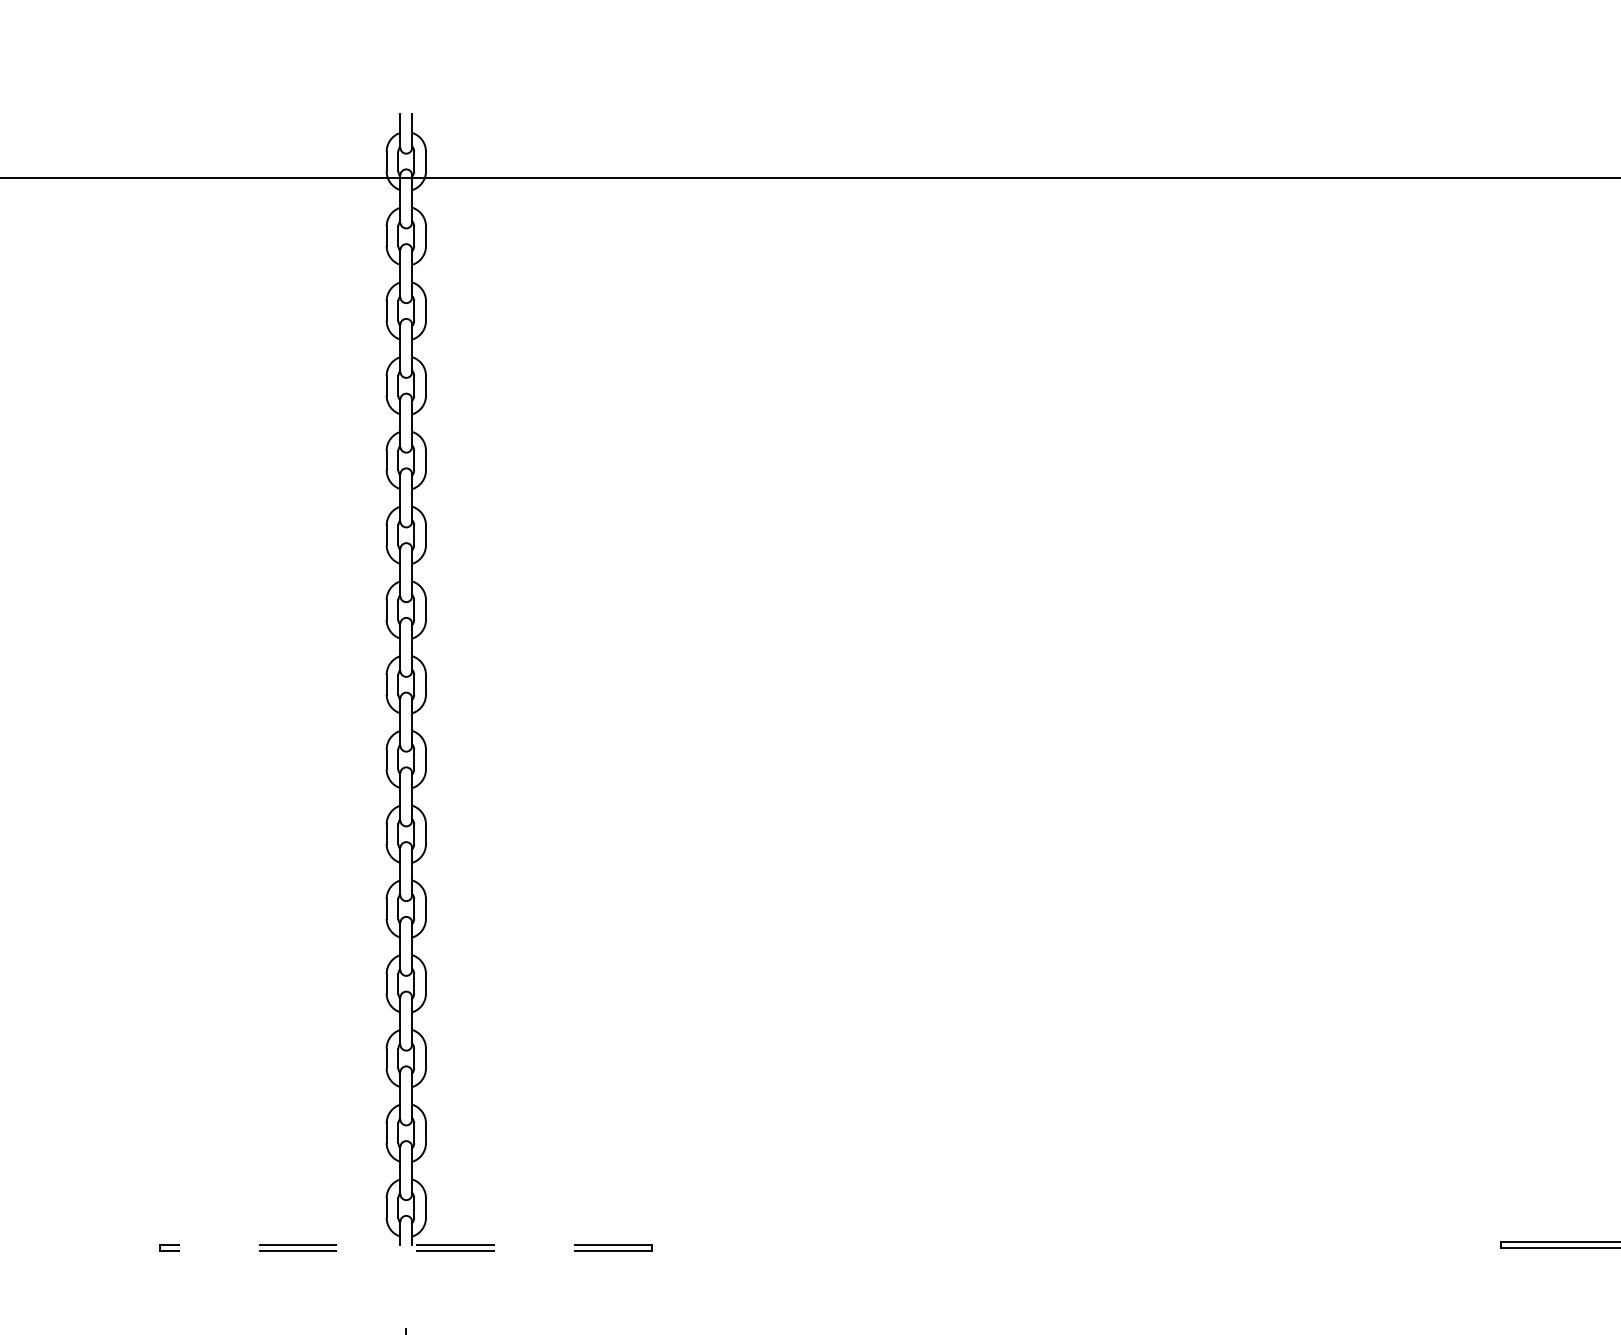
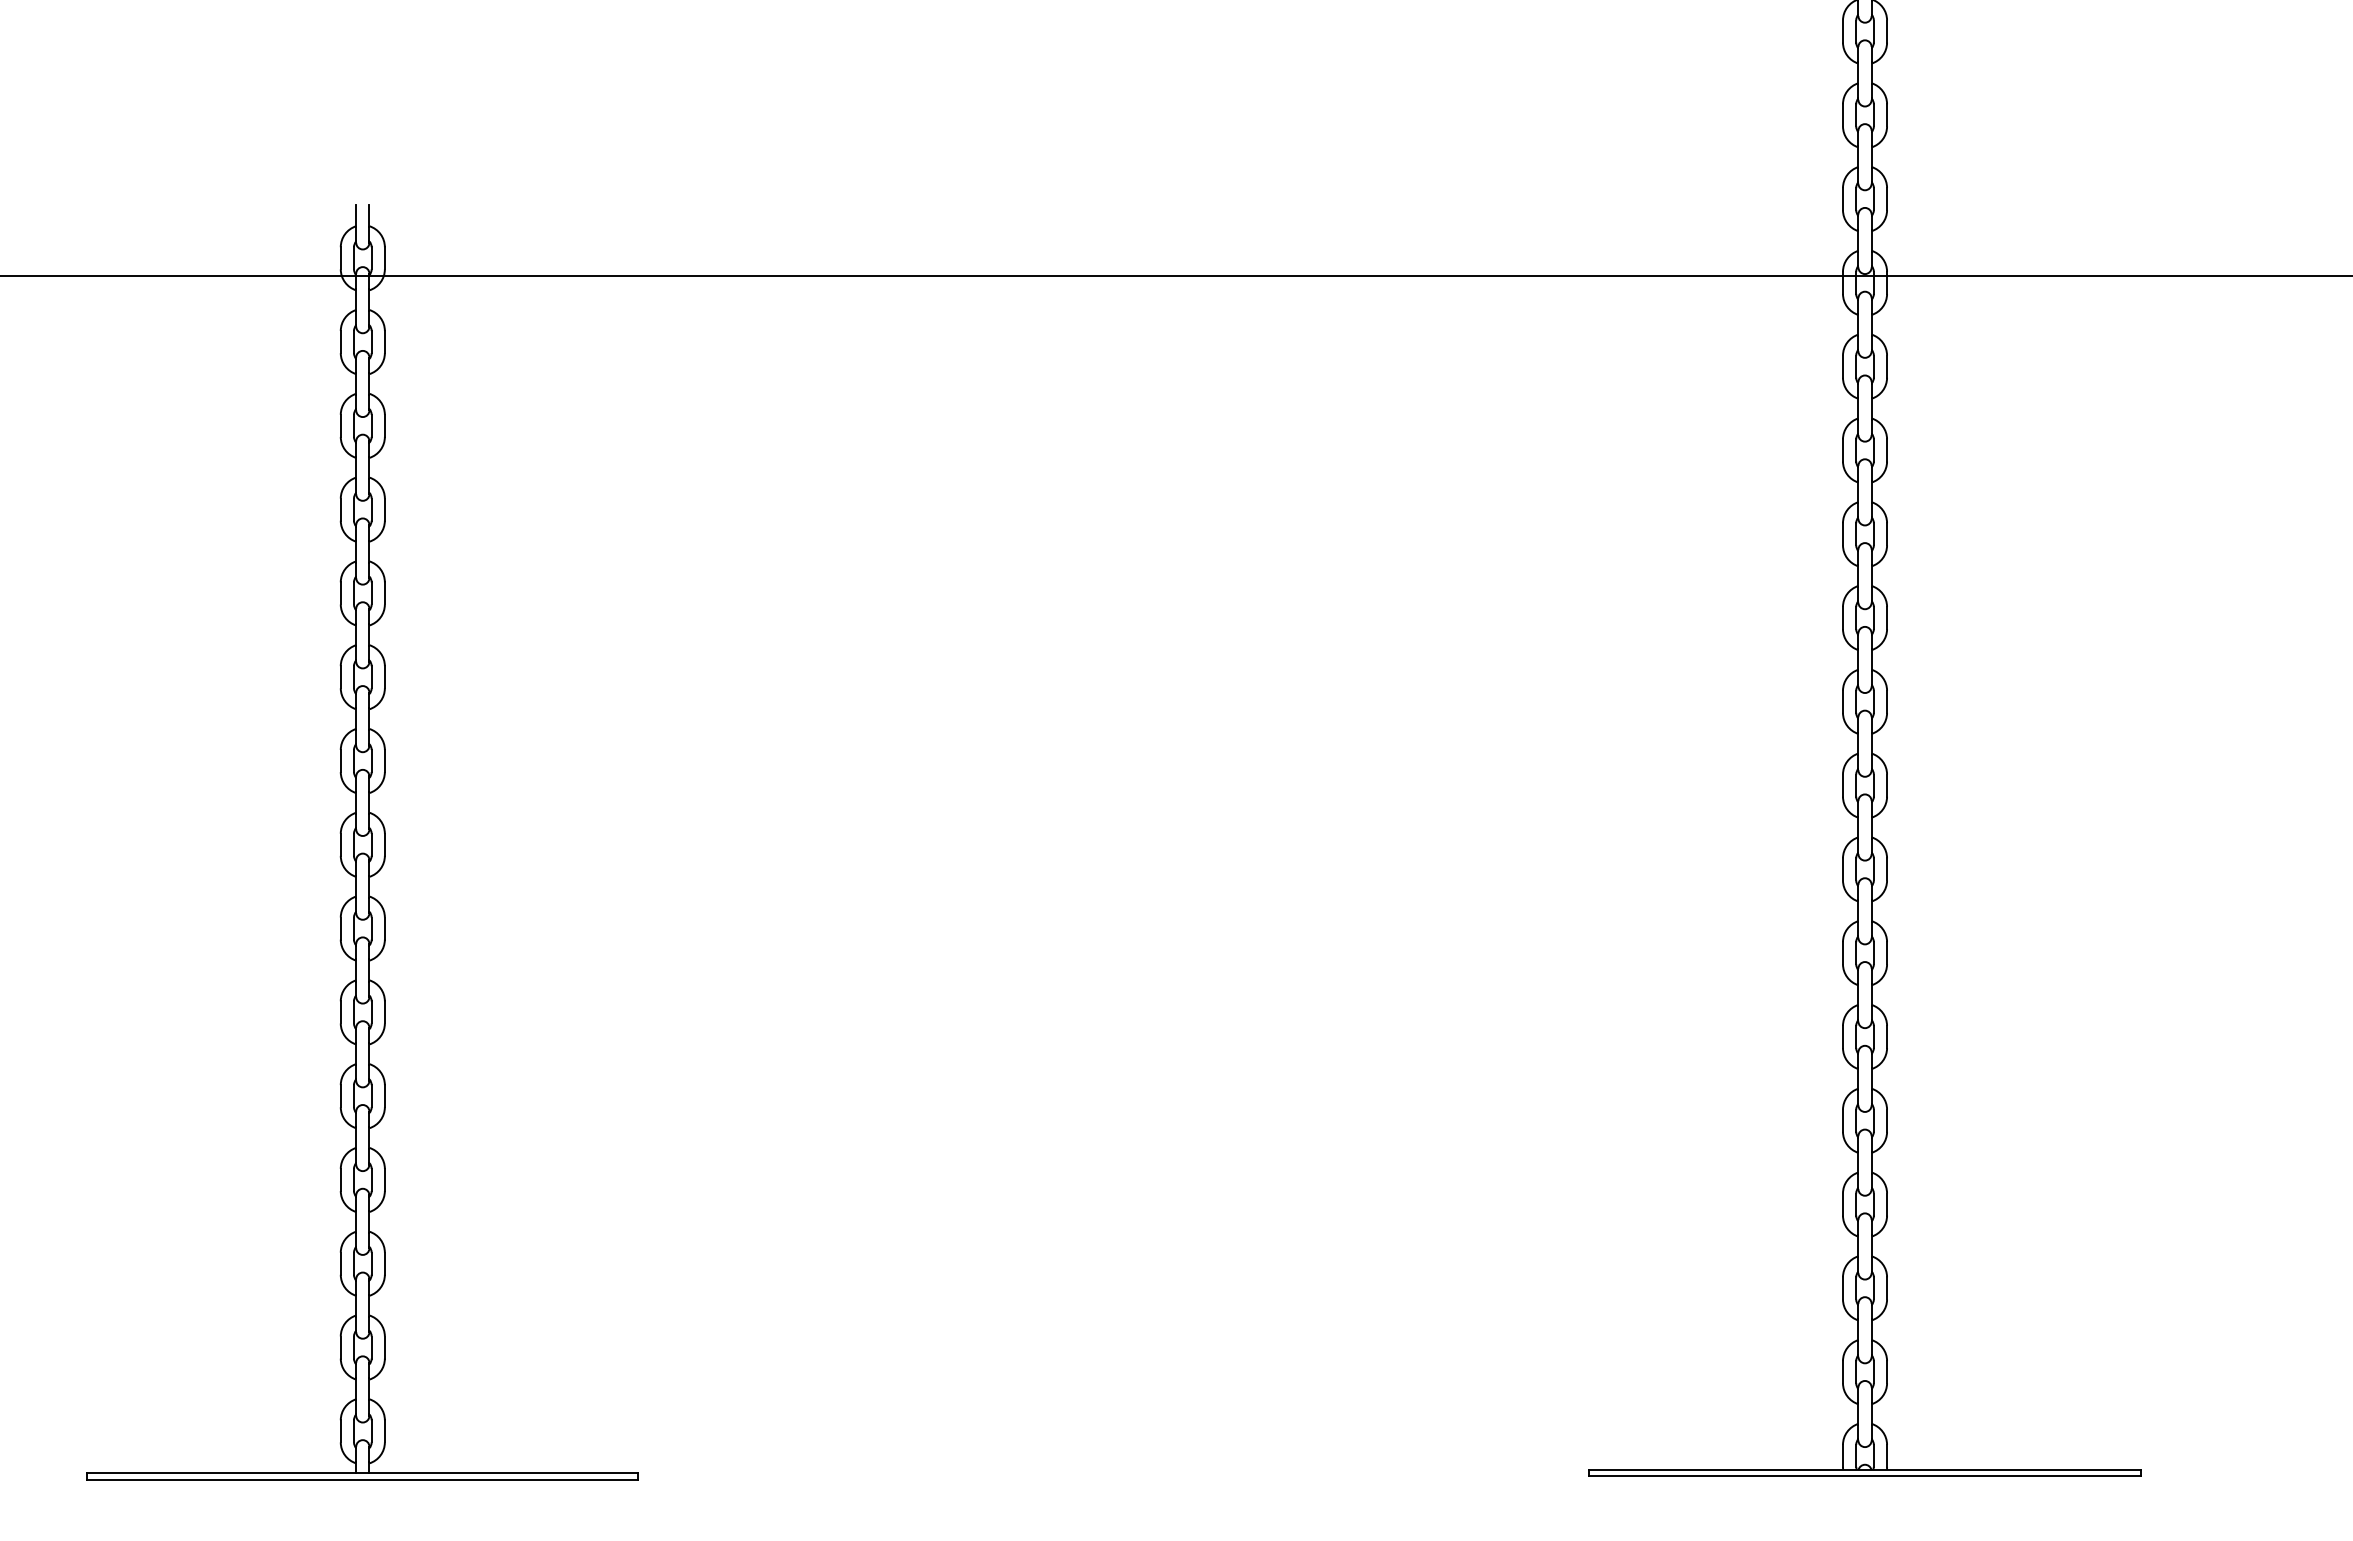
line: (406, 1245) -> (362, 1473), dashed -> solid
line: (406, 1250) -> (362, 1479), dashed -> solid

